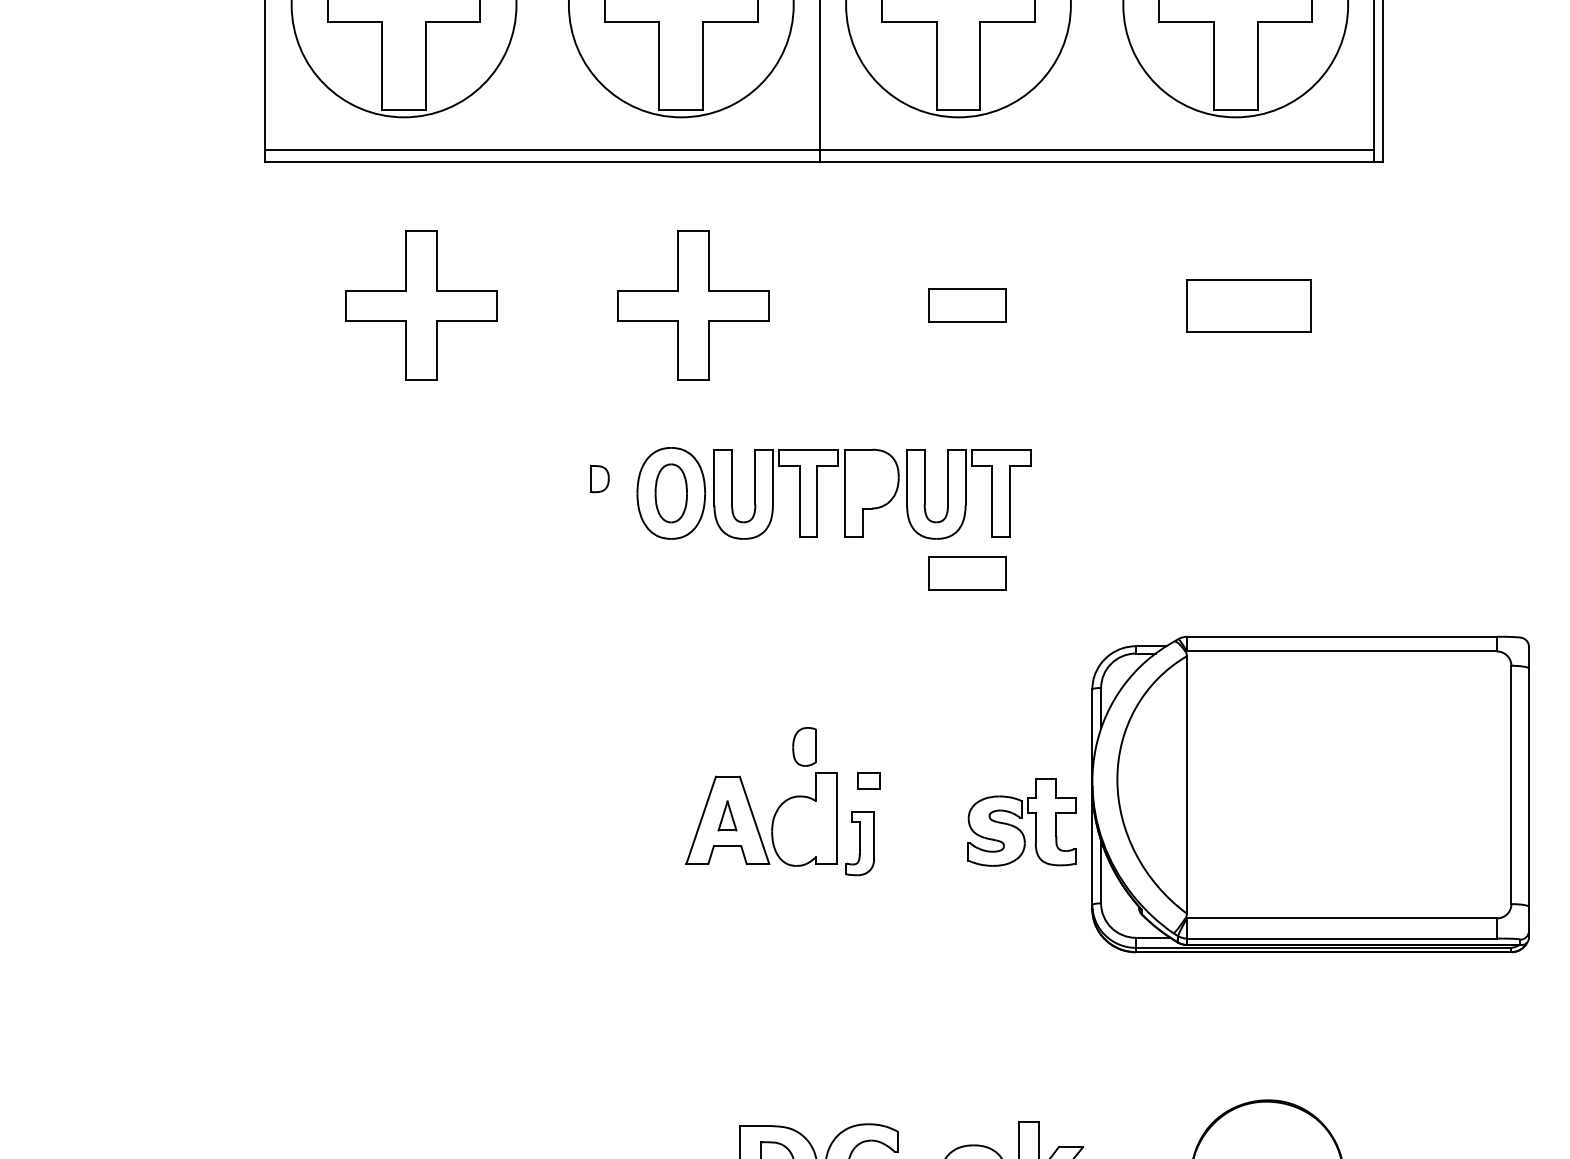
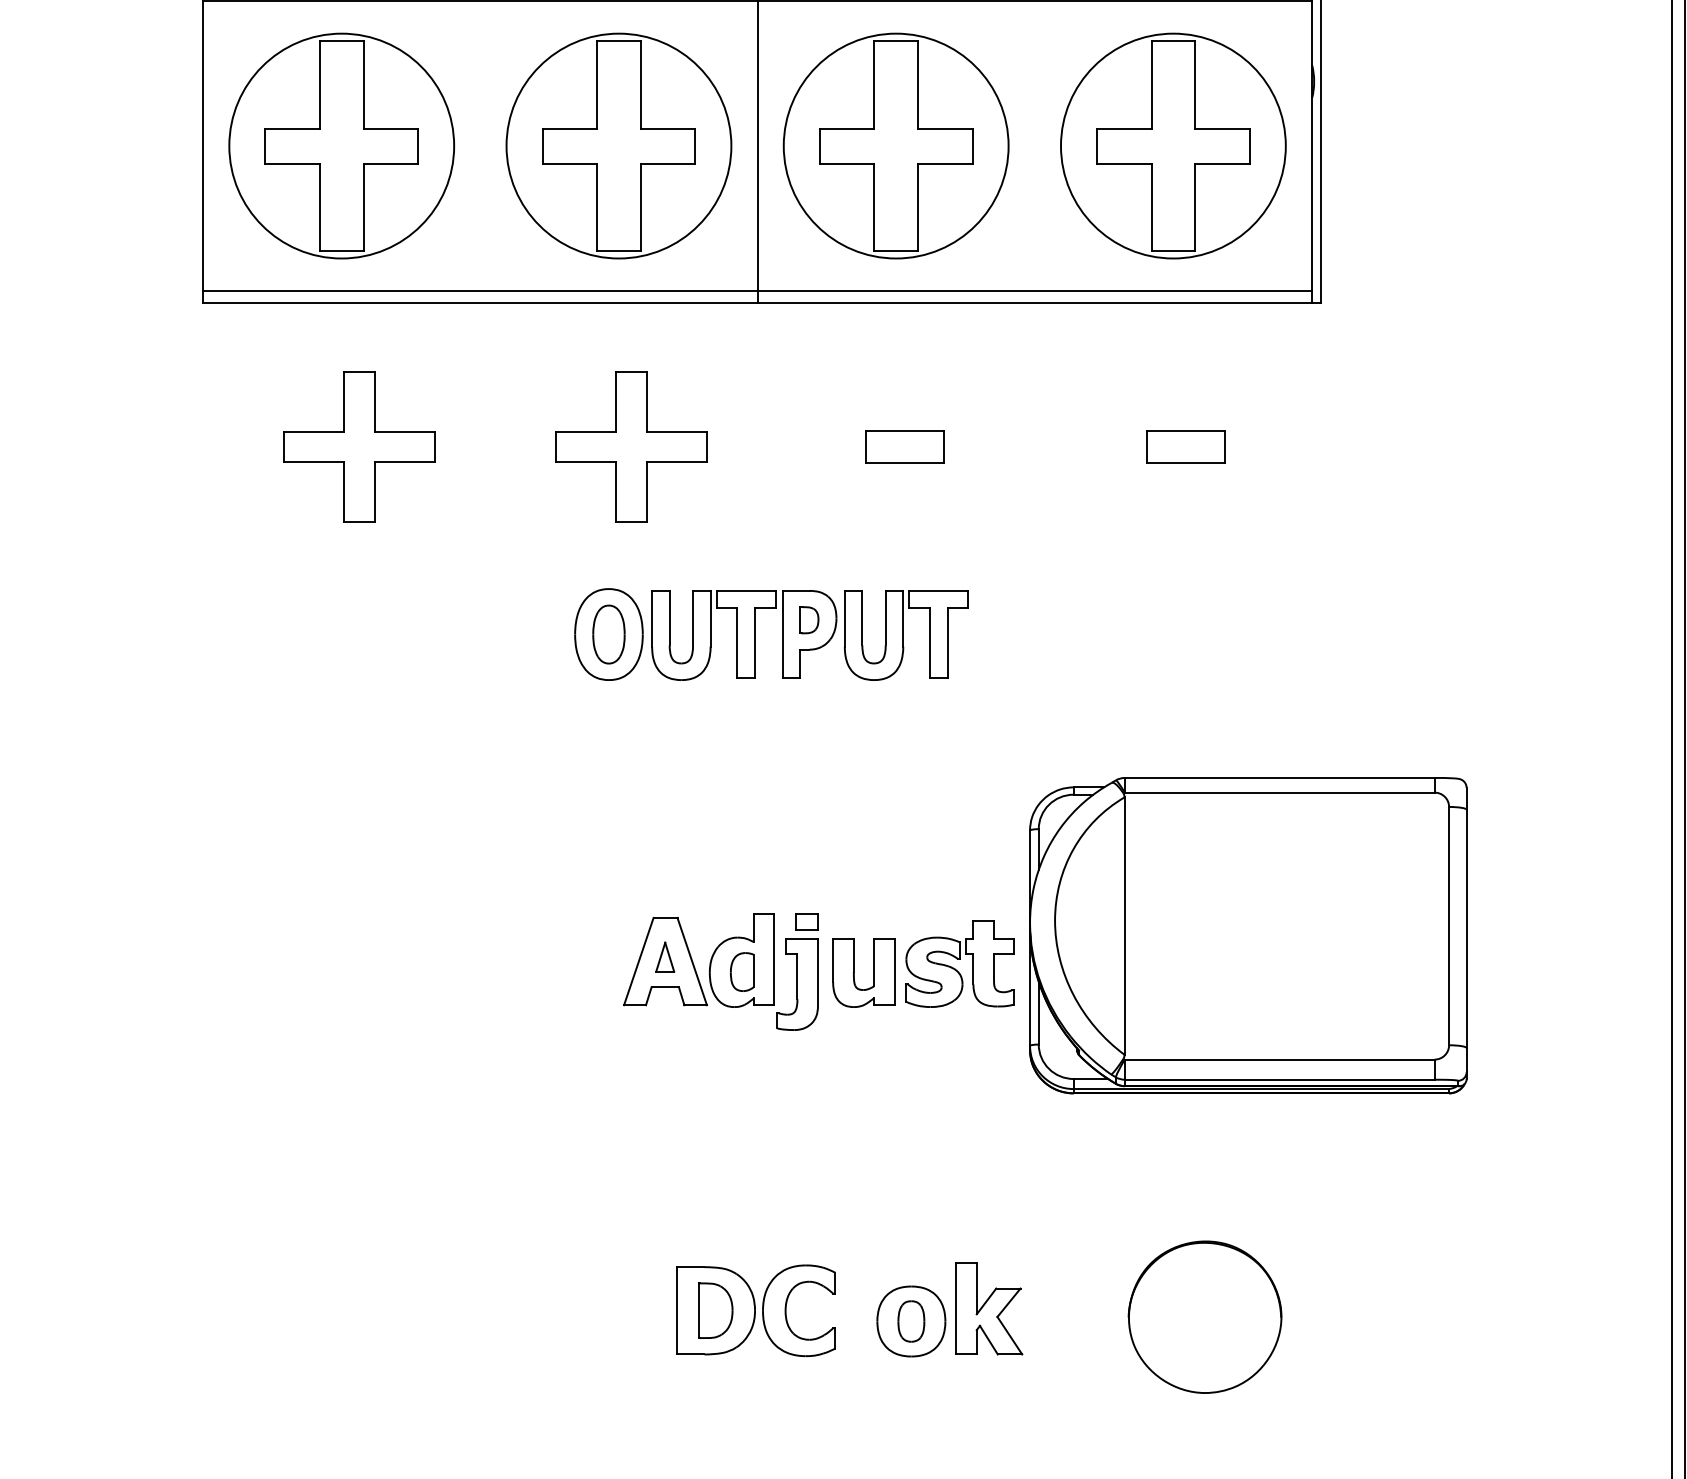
part: (1247, 305) -> (1185, 446), size x0.62
part: (599, 479) -> (809, 620), moved
part: (966, 573) -> (904, 714), removed
part: (804, 746) -> (742, 971), moved
part: (916, 831) -> (854, 972), added
part: (859, 843) -> (797, 984), size x1.43

